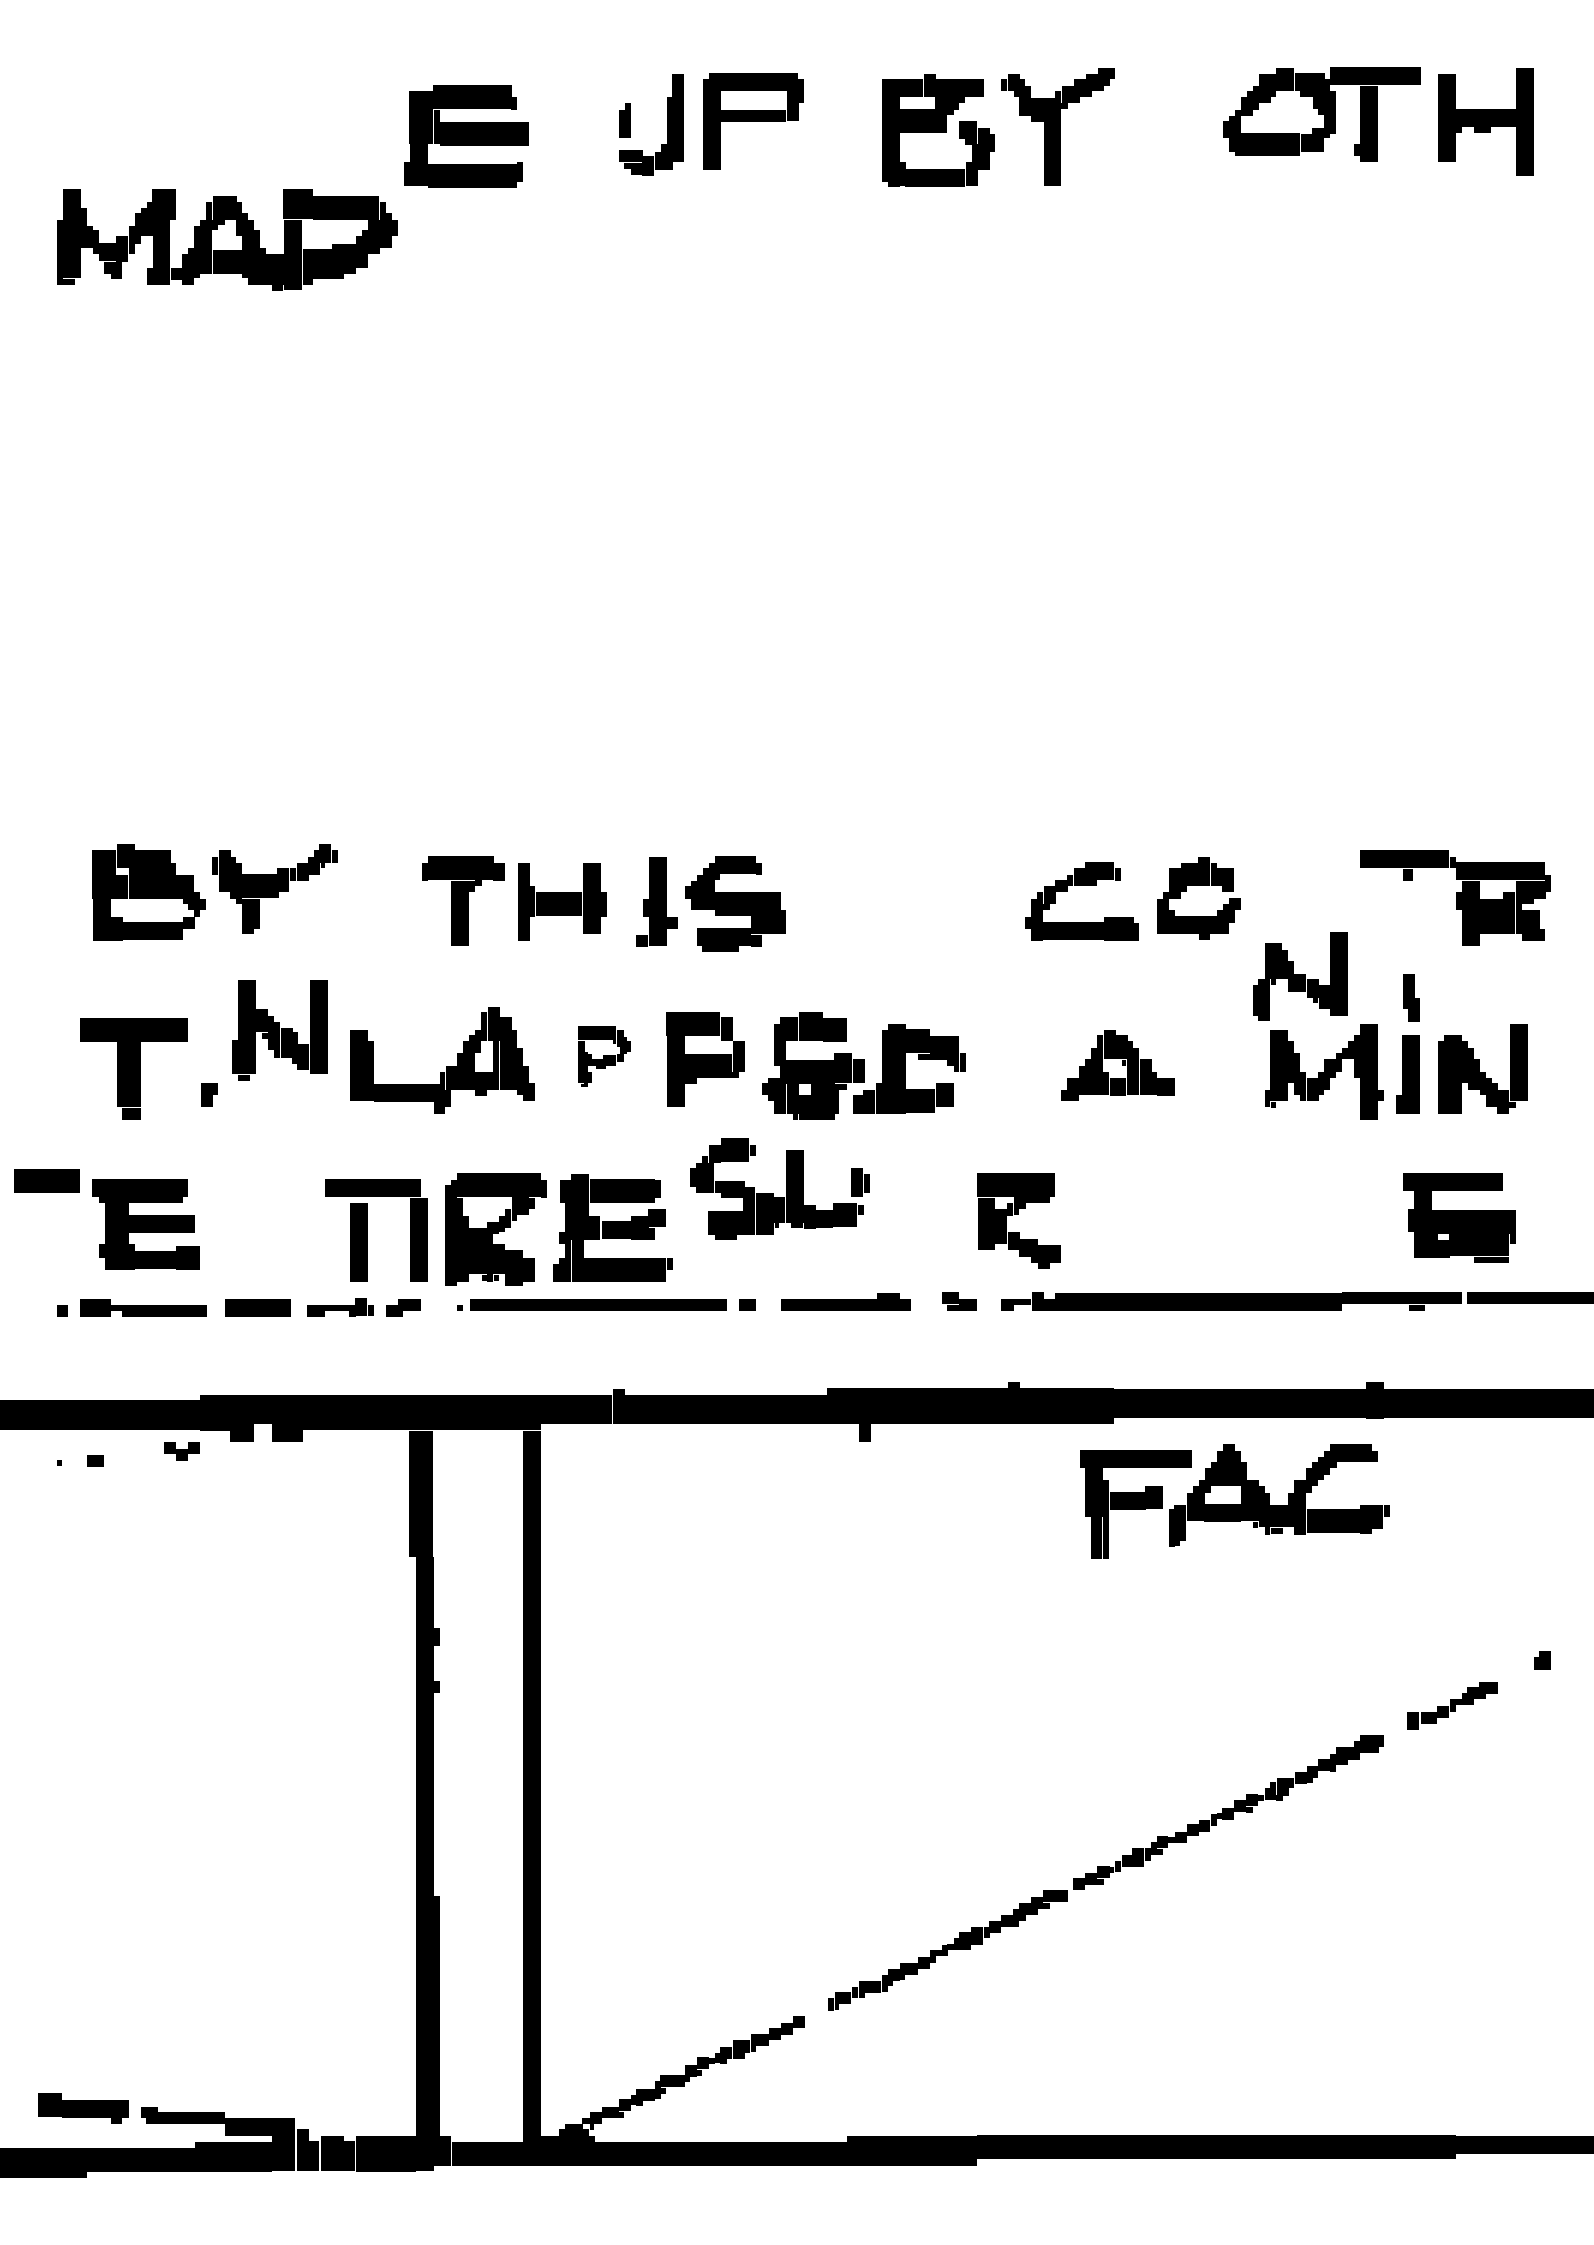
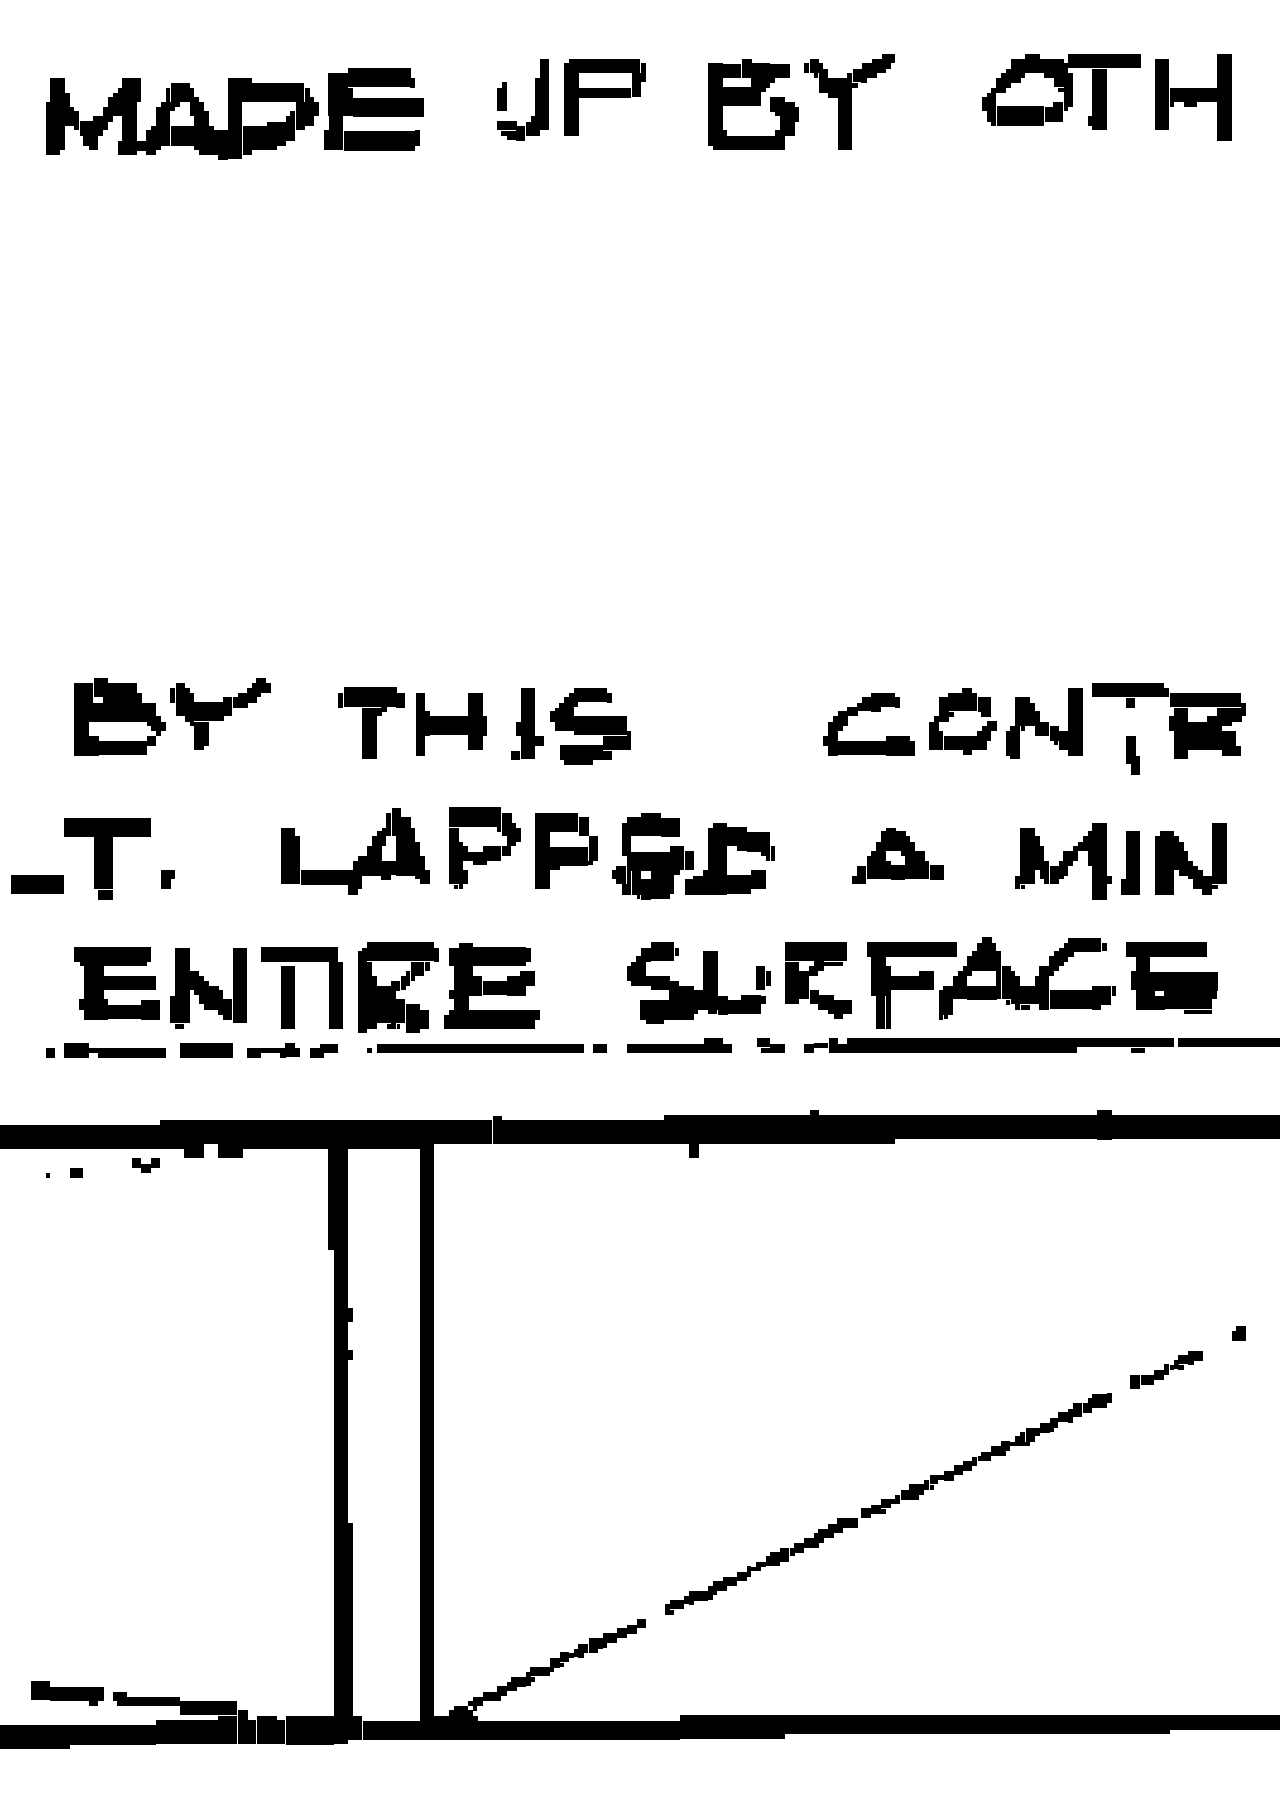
part: (236, 235) -> (189, 115), moved
part: (1300, 976) -> (1044, 723), moved
part: (1411, 997) -> (1133, 755), moved
part: (279, 1030) -> (208, 988), moved
part: (604, 1056) -> (485, 848), size x1.67
line: (46, 1180) -> (37, 883), moved
part: (786, 1188) -> (703, 982), moved
part: (1234, 1501) -> (991, 983), moved

